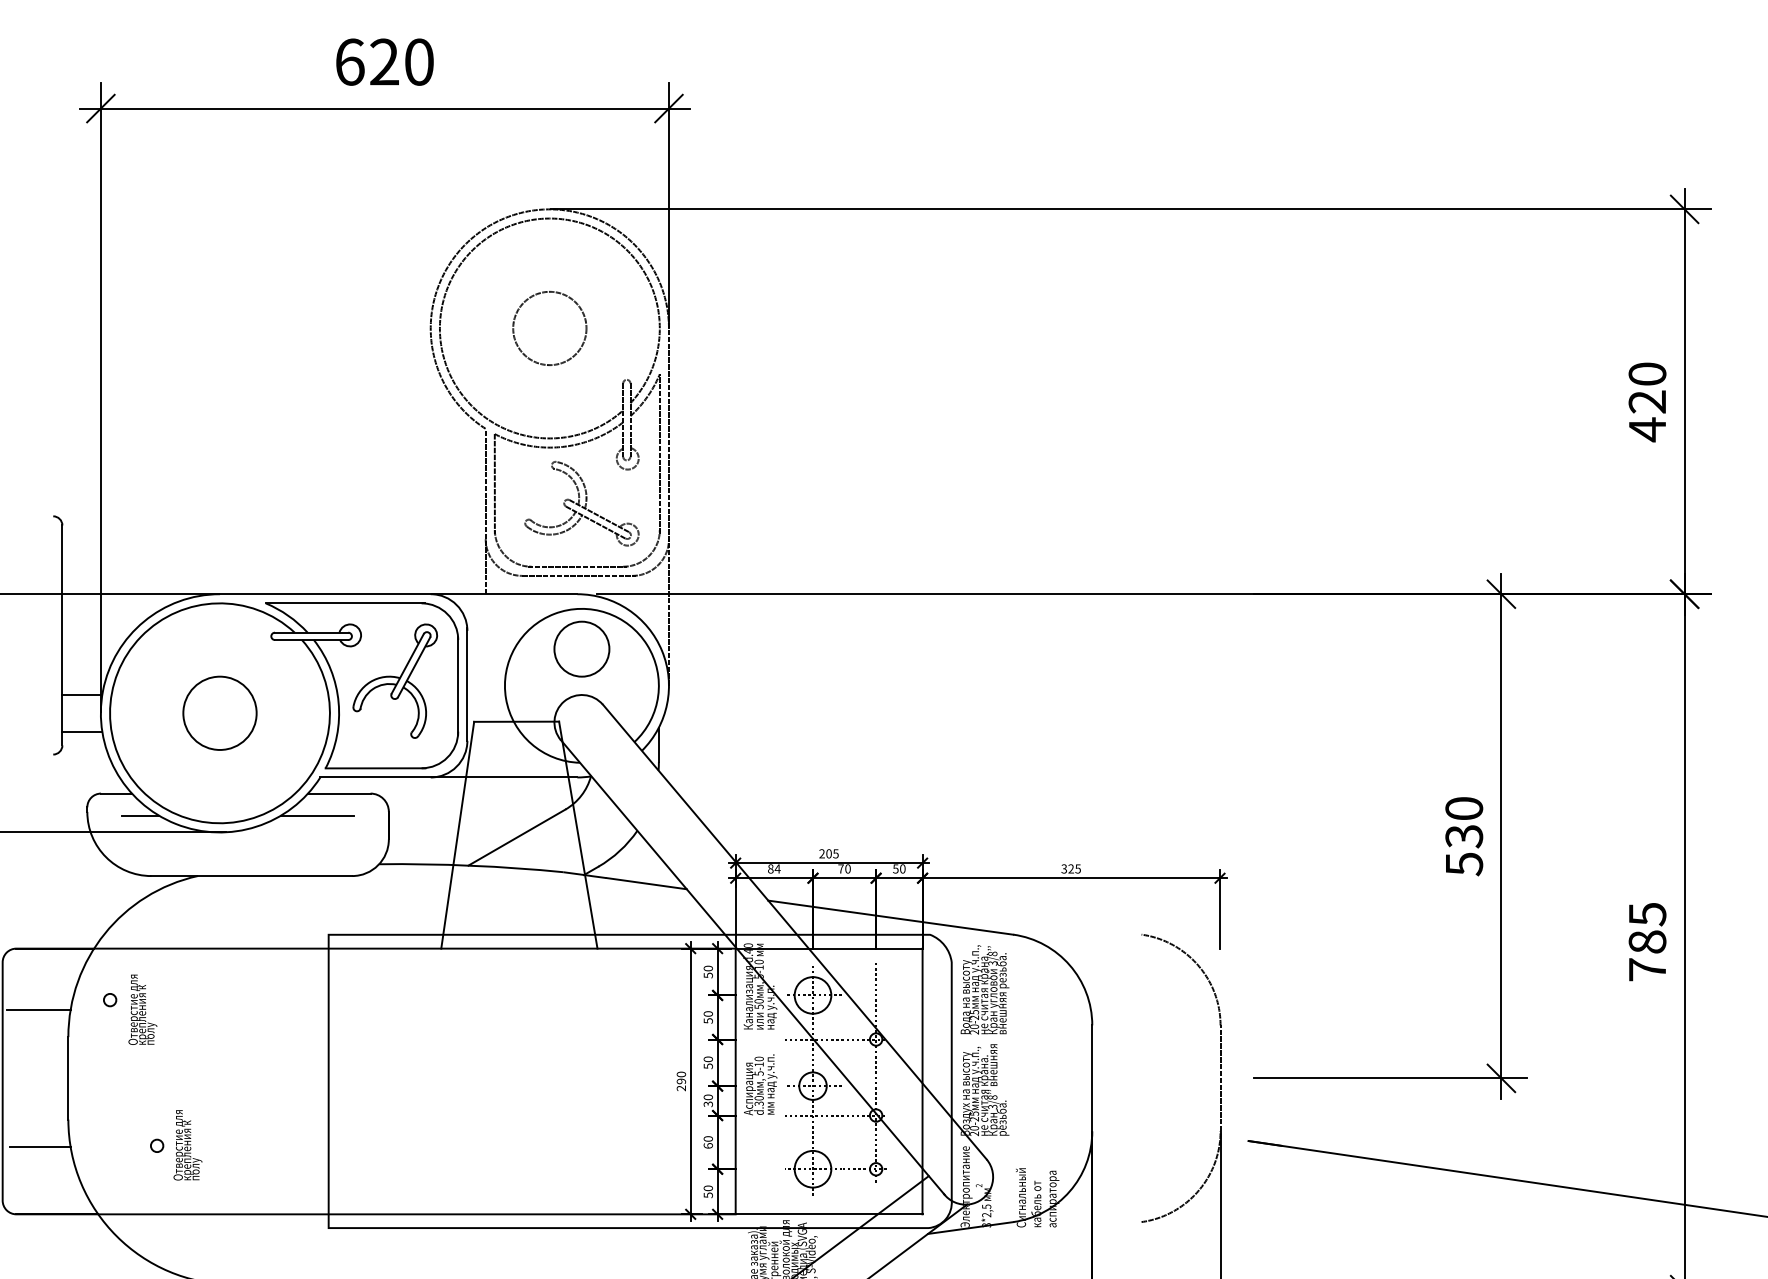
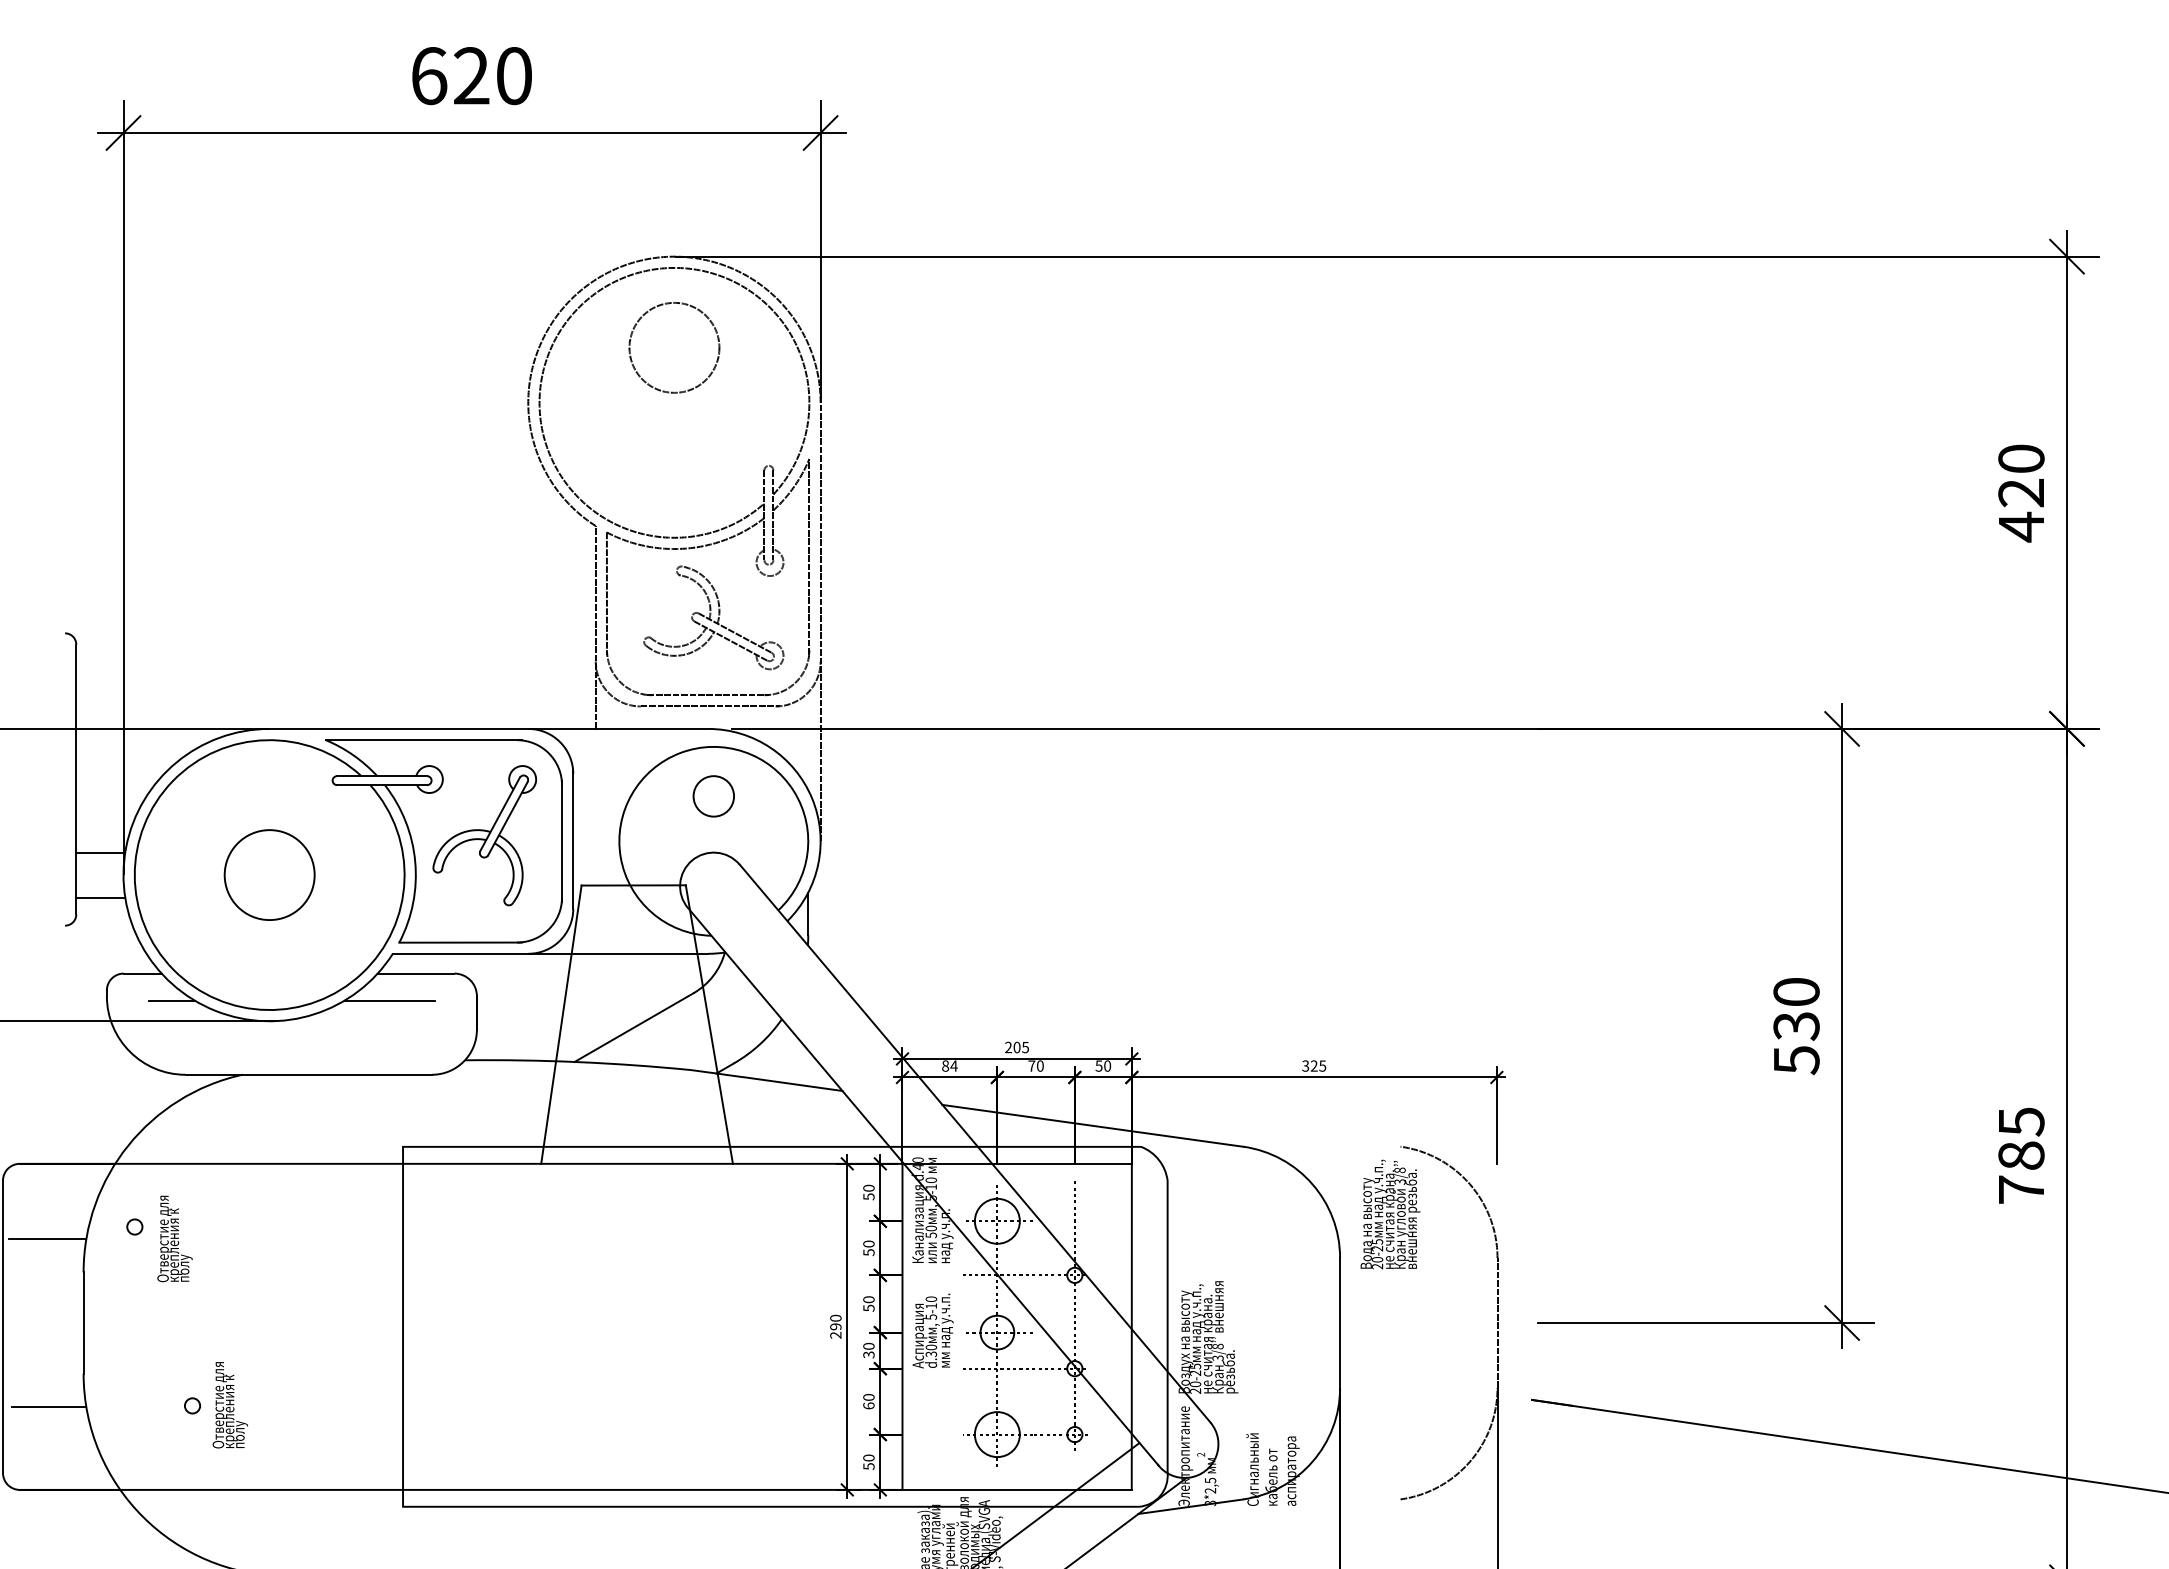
circle: (549, 328) -> (674, 347), moved
circle: (581, 649) -> (713, 796), size x0.6
text: (985, 989) -> (1390, 1214), moved

